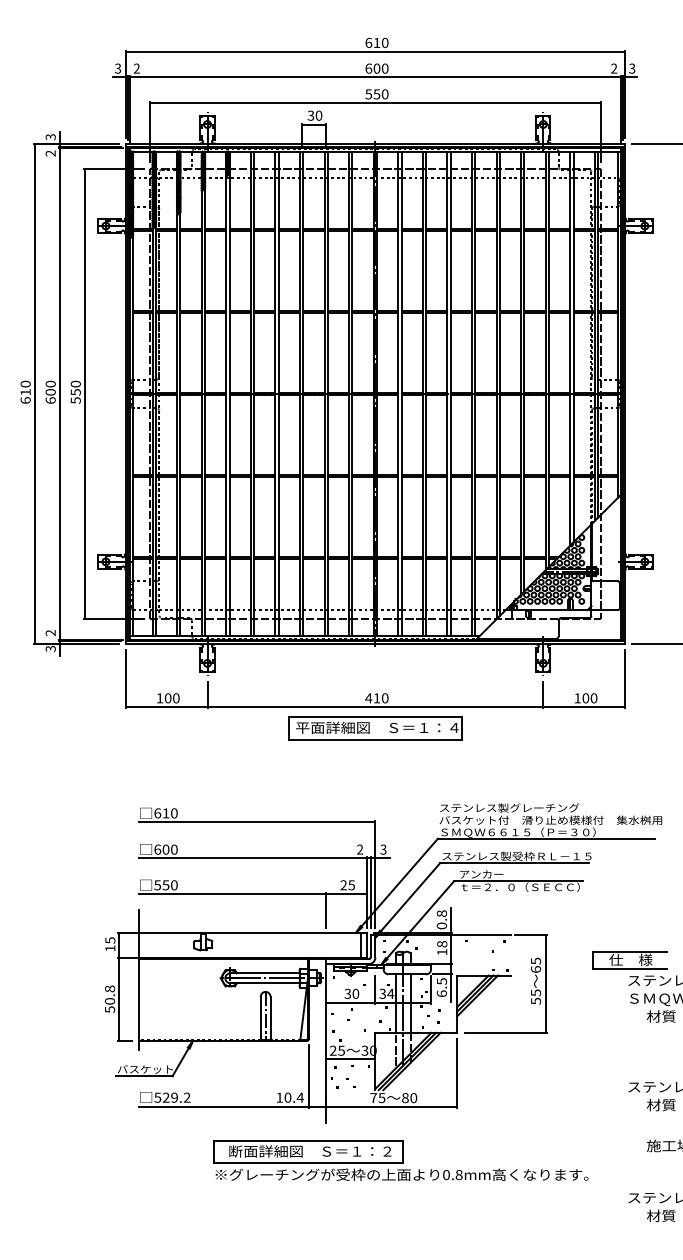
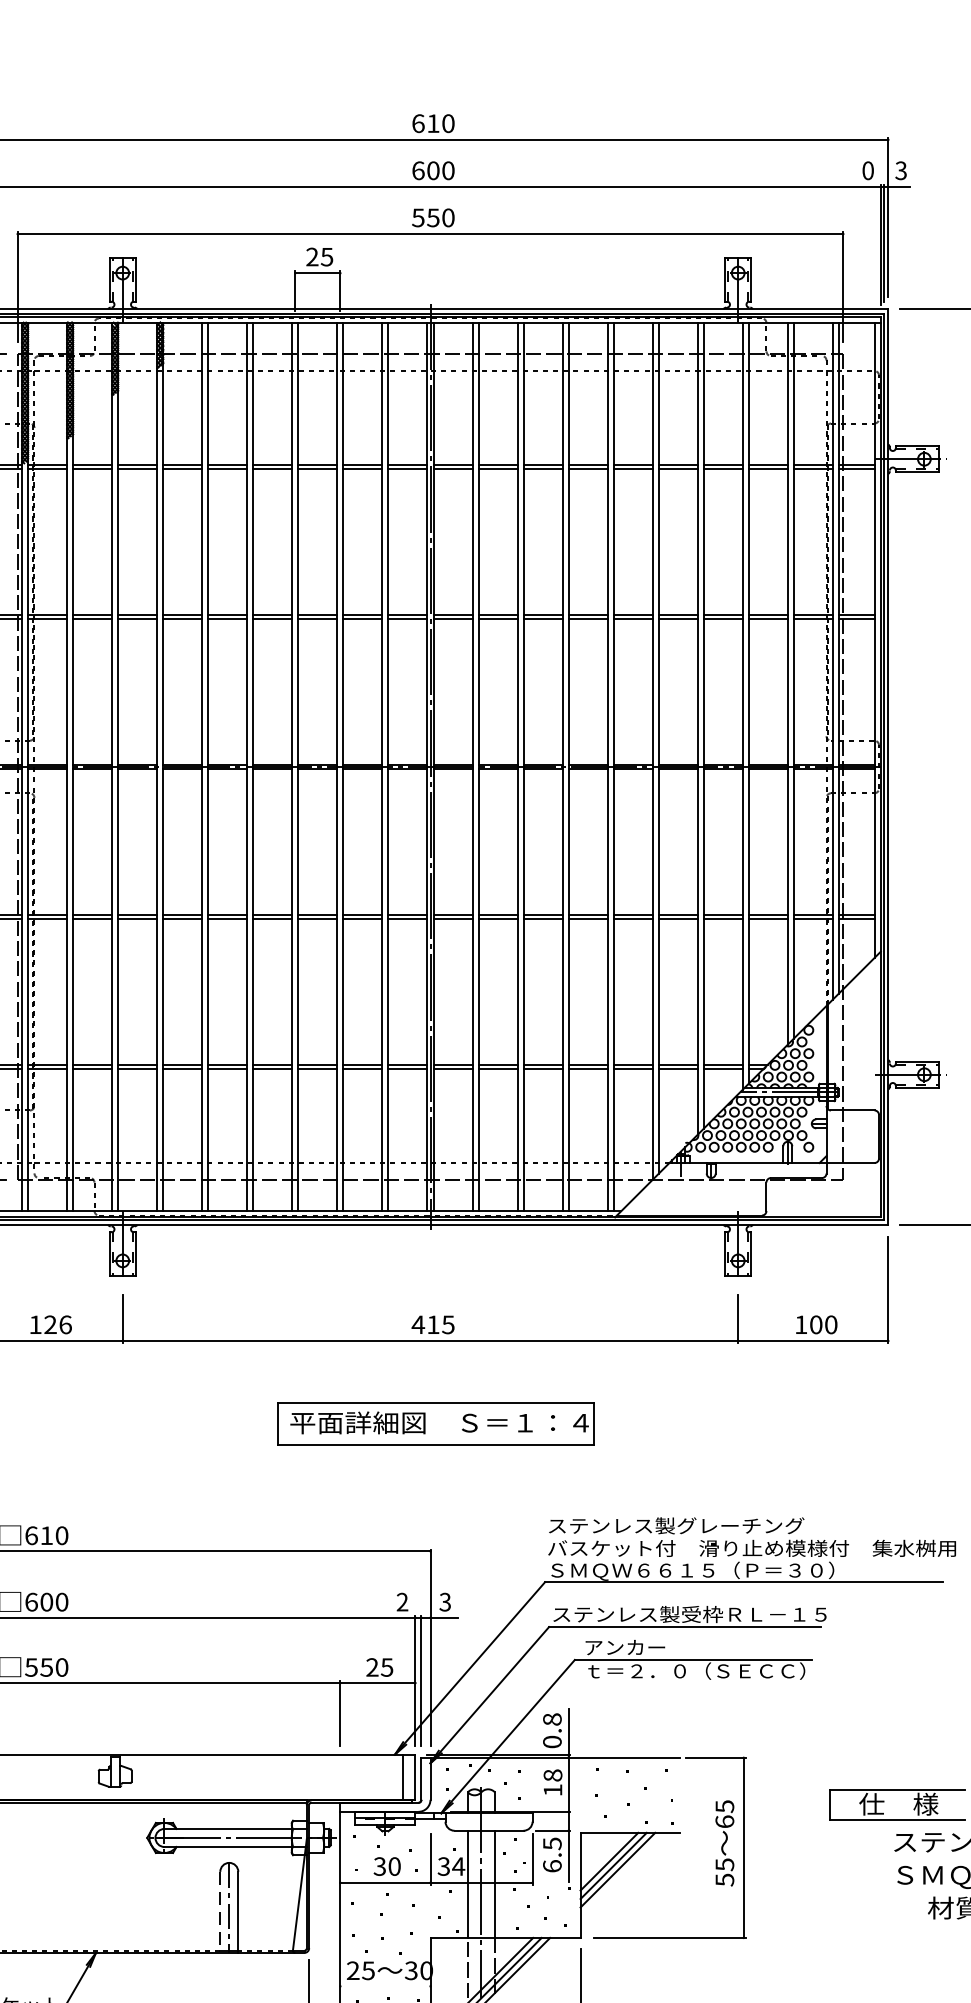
text: (614, 68) -> (868, 170), 2 -> 0
text: (314, 115) -> (318, 256), 30 -> 25
text: (171, 698) -> (56, 1325), 100 -> 126
text: (384, 698) -> (447, 1325), 410 -> 415
part: (375, 728) -> (436, 1424), moved
line: (260, 1019) -> (219, 1913), solid -> dashed
line: (350, 1059) -> (384, 1986), removed

